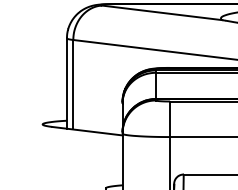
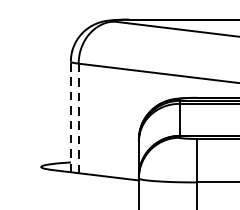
line: (66, 83) -> (70, 116), solid -> dashed
line: (73, 84) -> (78, 118), solid -> dashed

